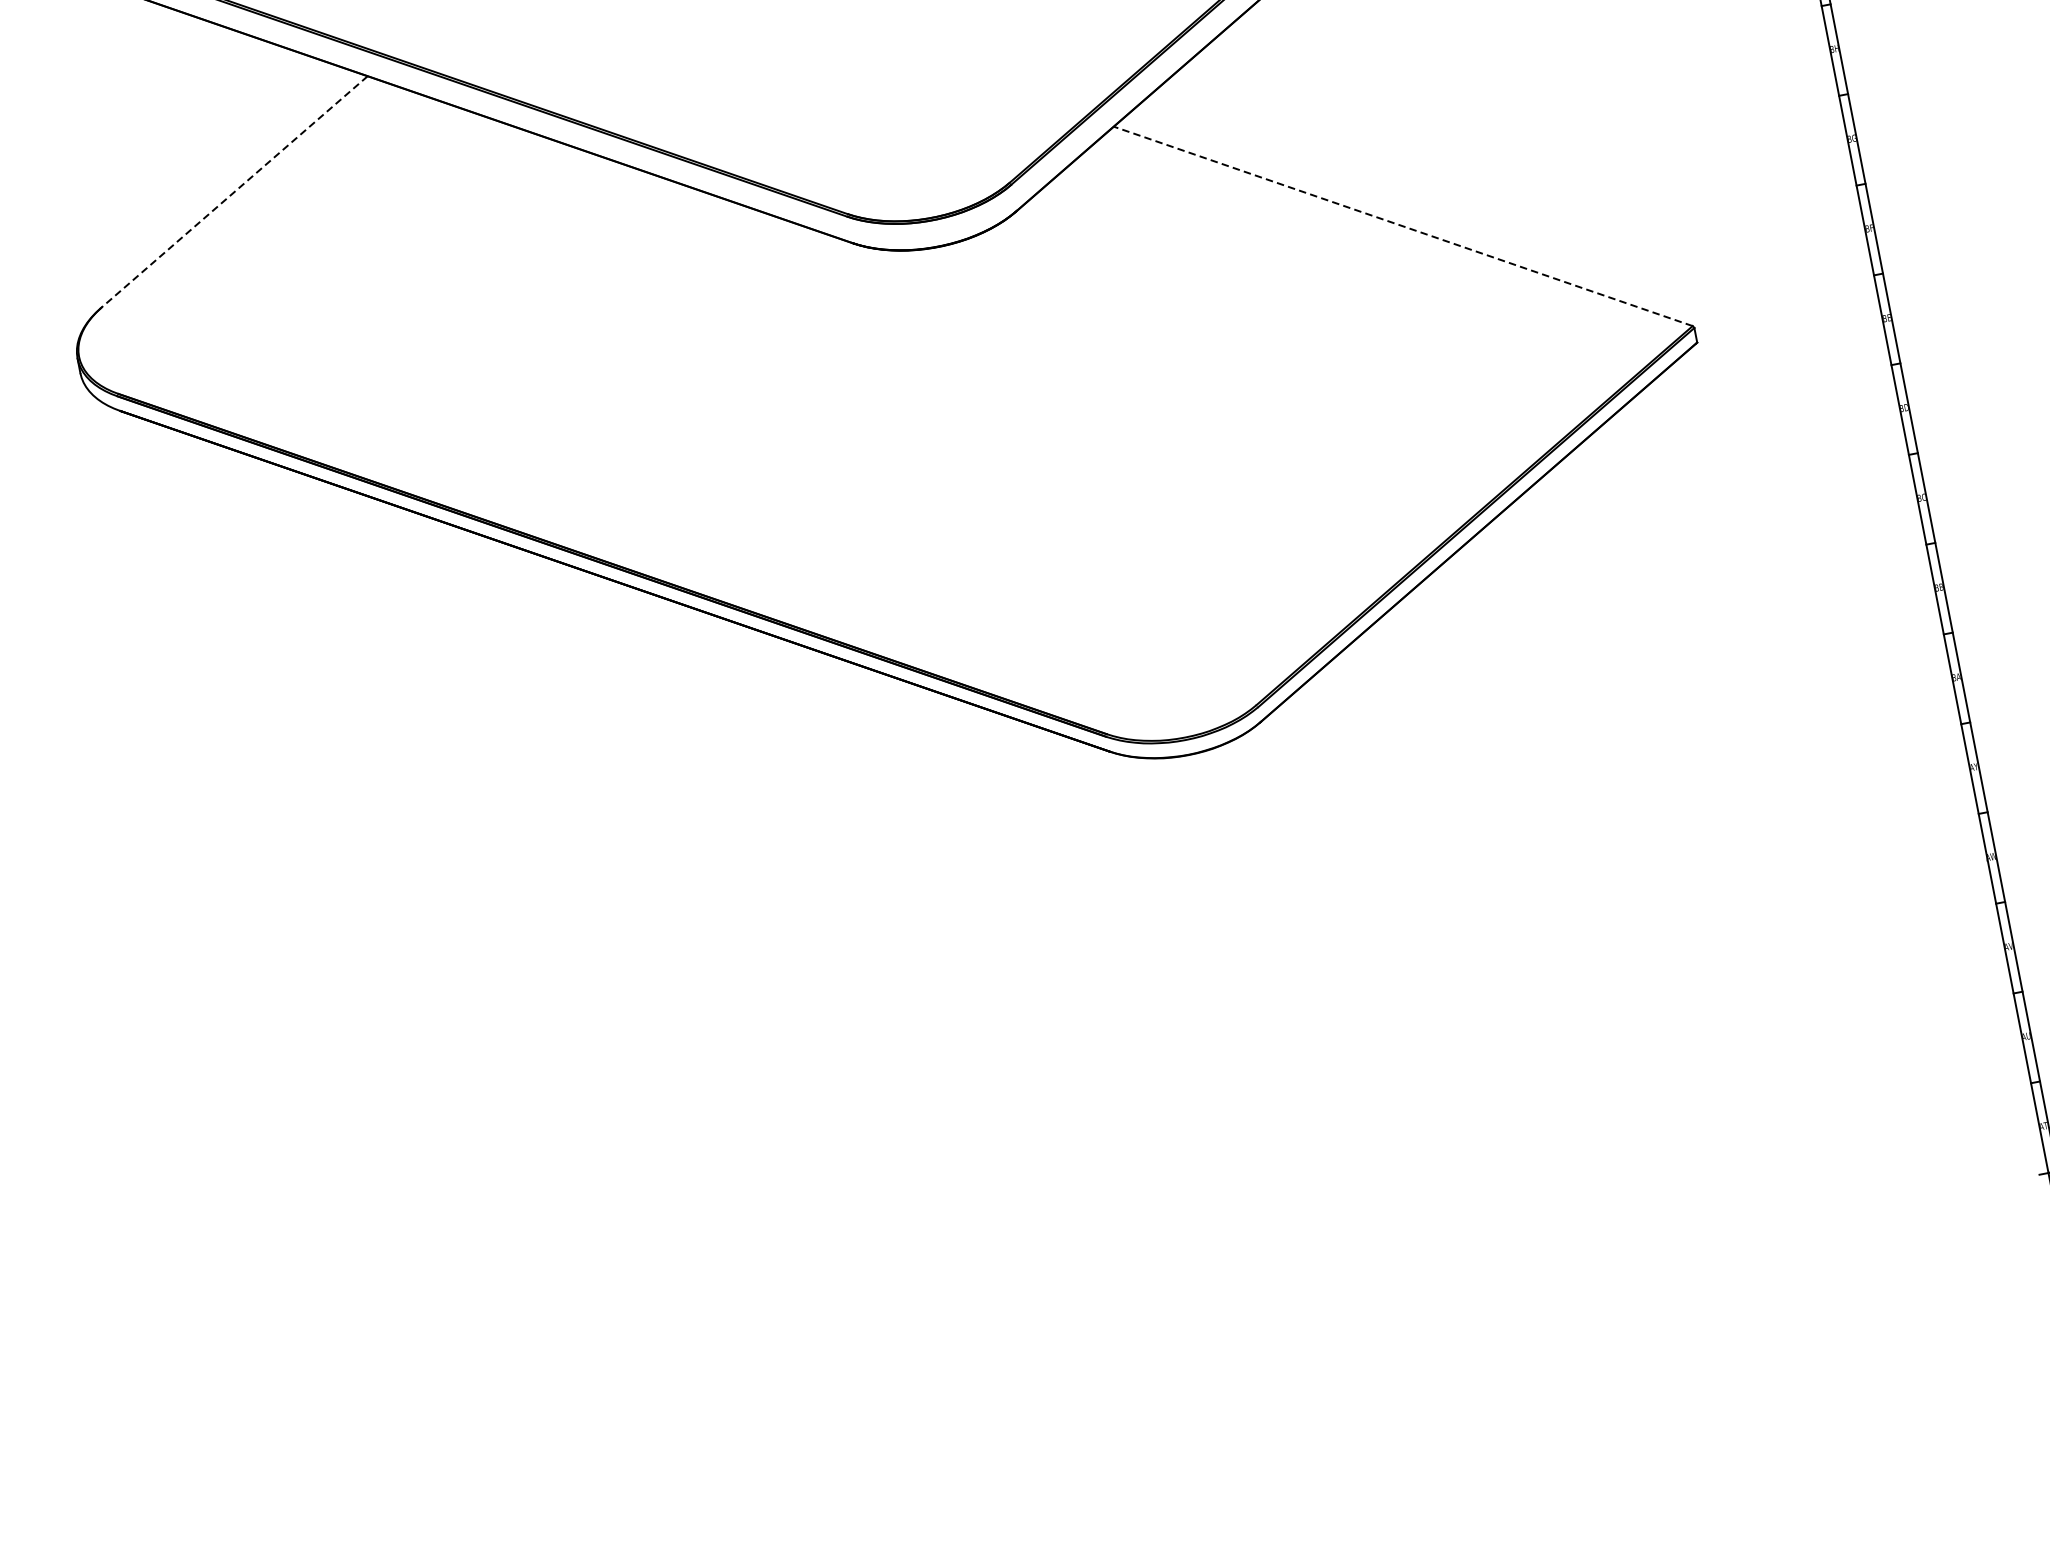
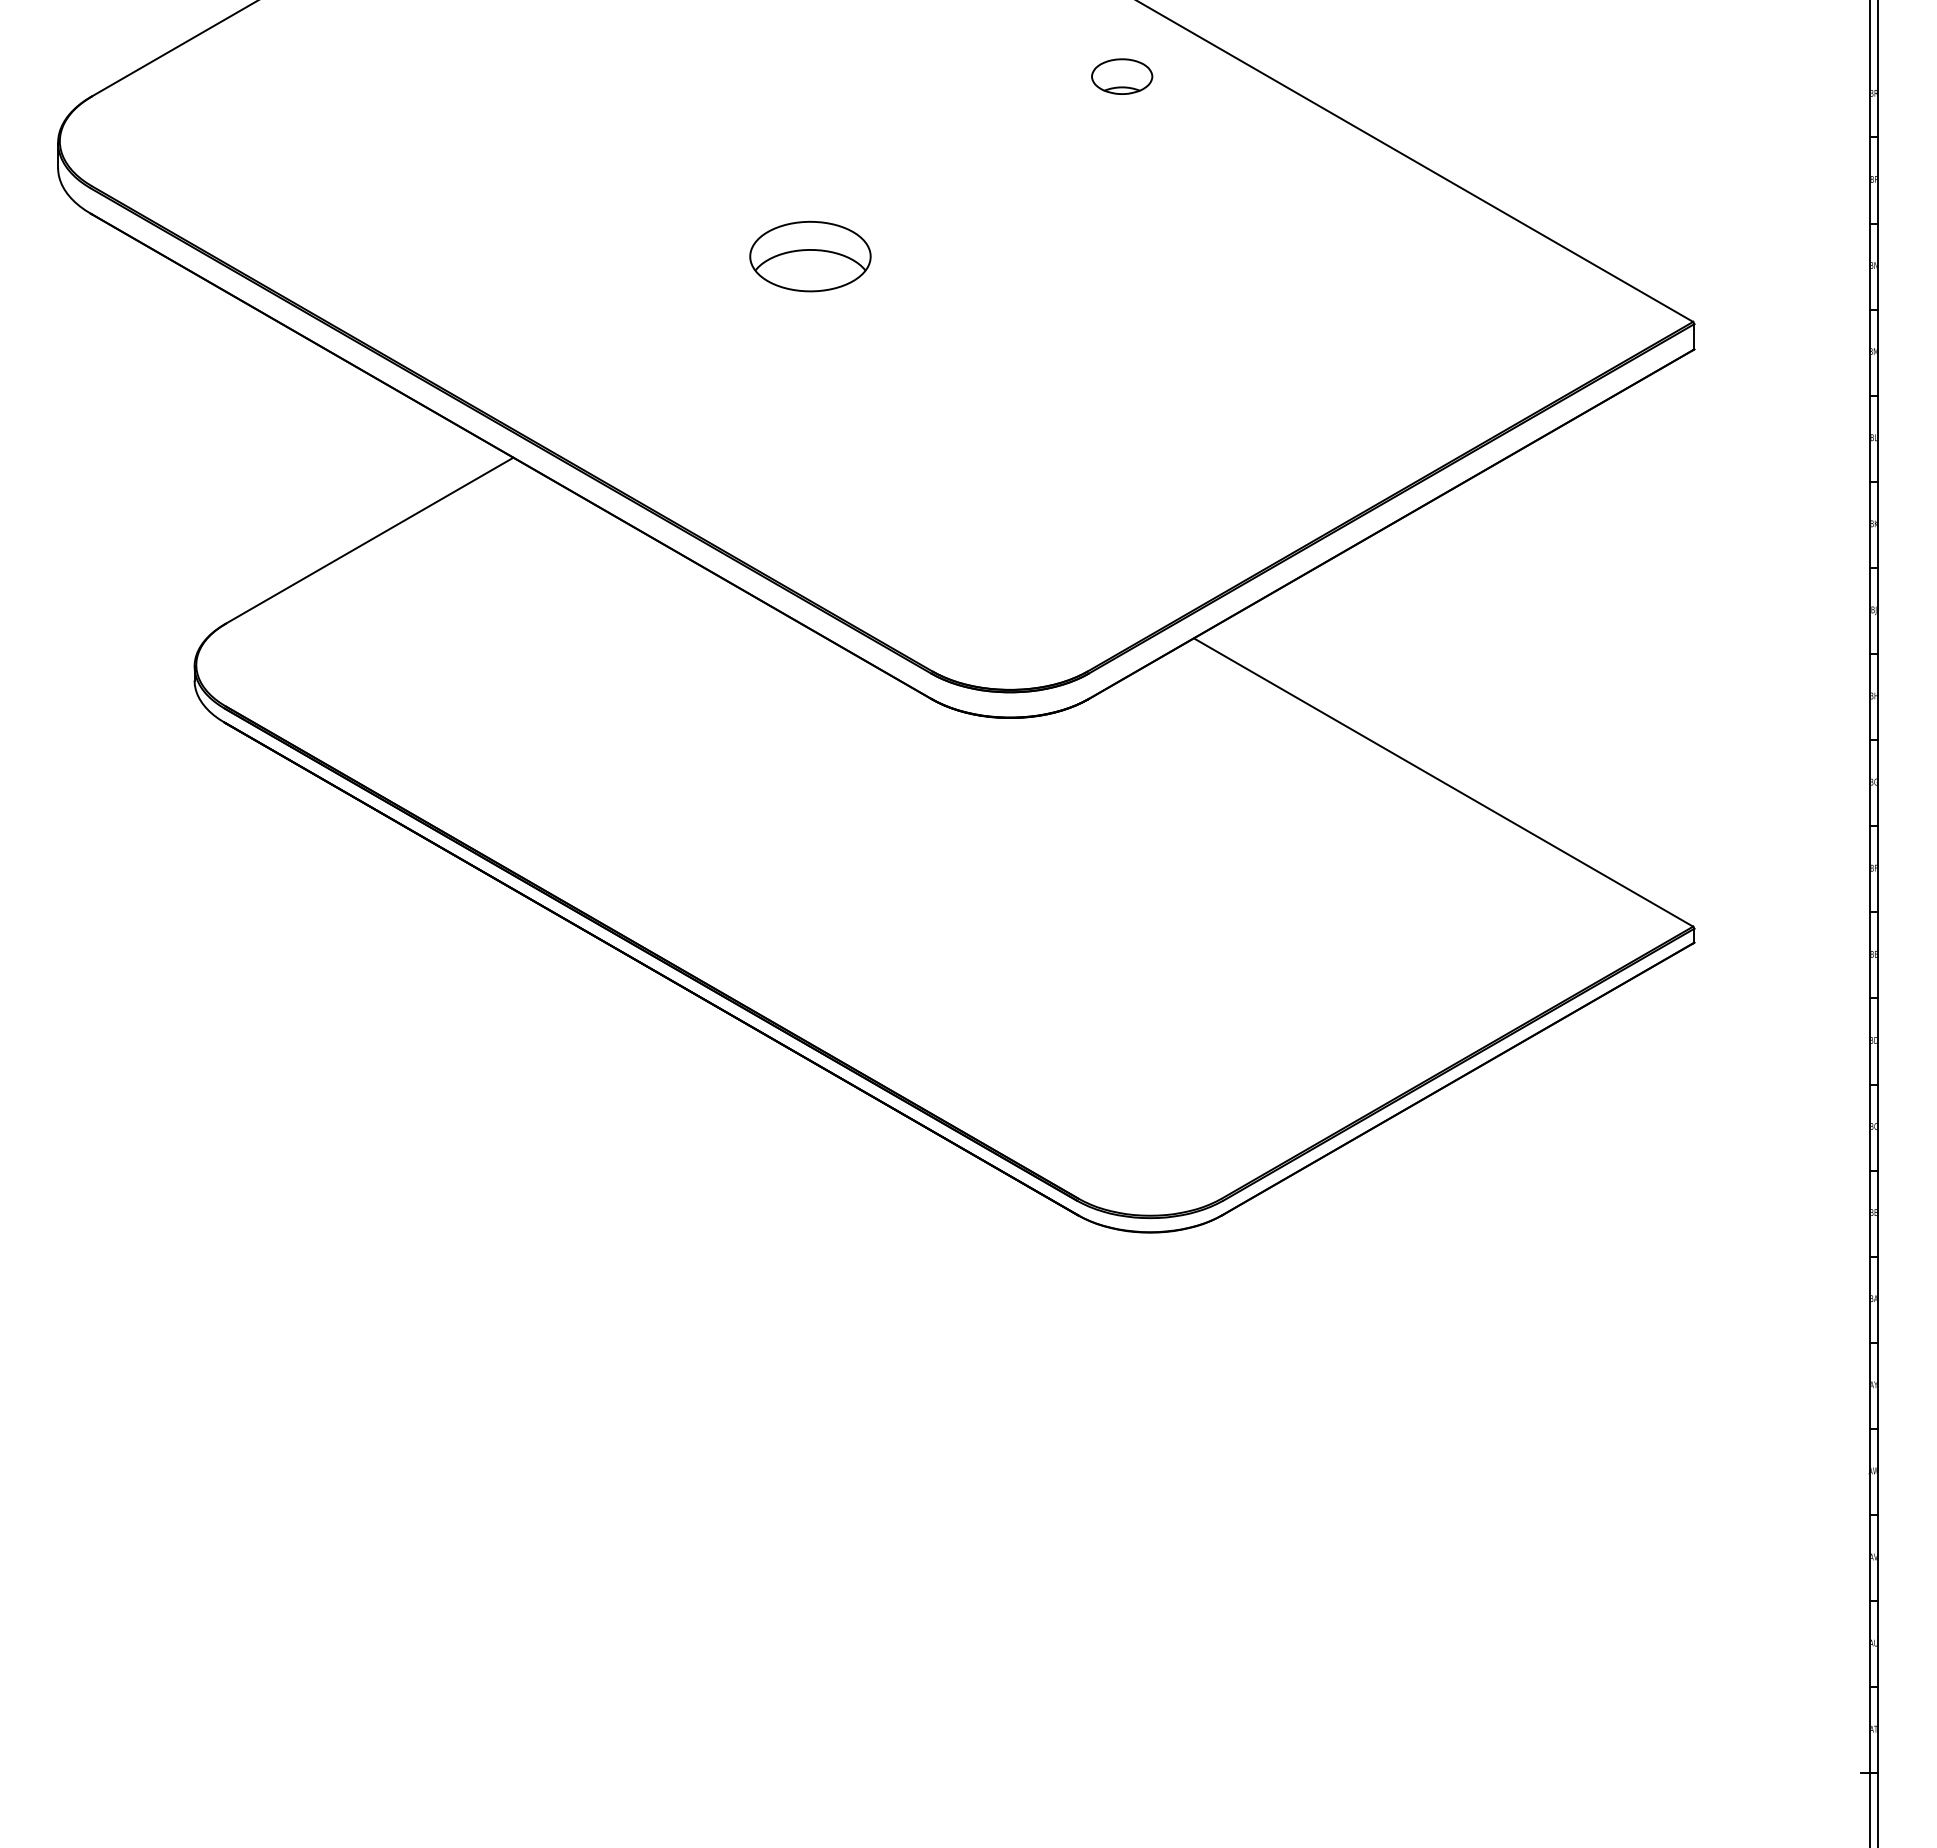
line: (234, 191) -> (369, 540), dashed -> solid
line: (1403, 226) -> (1443, 782), dashed -> solid

